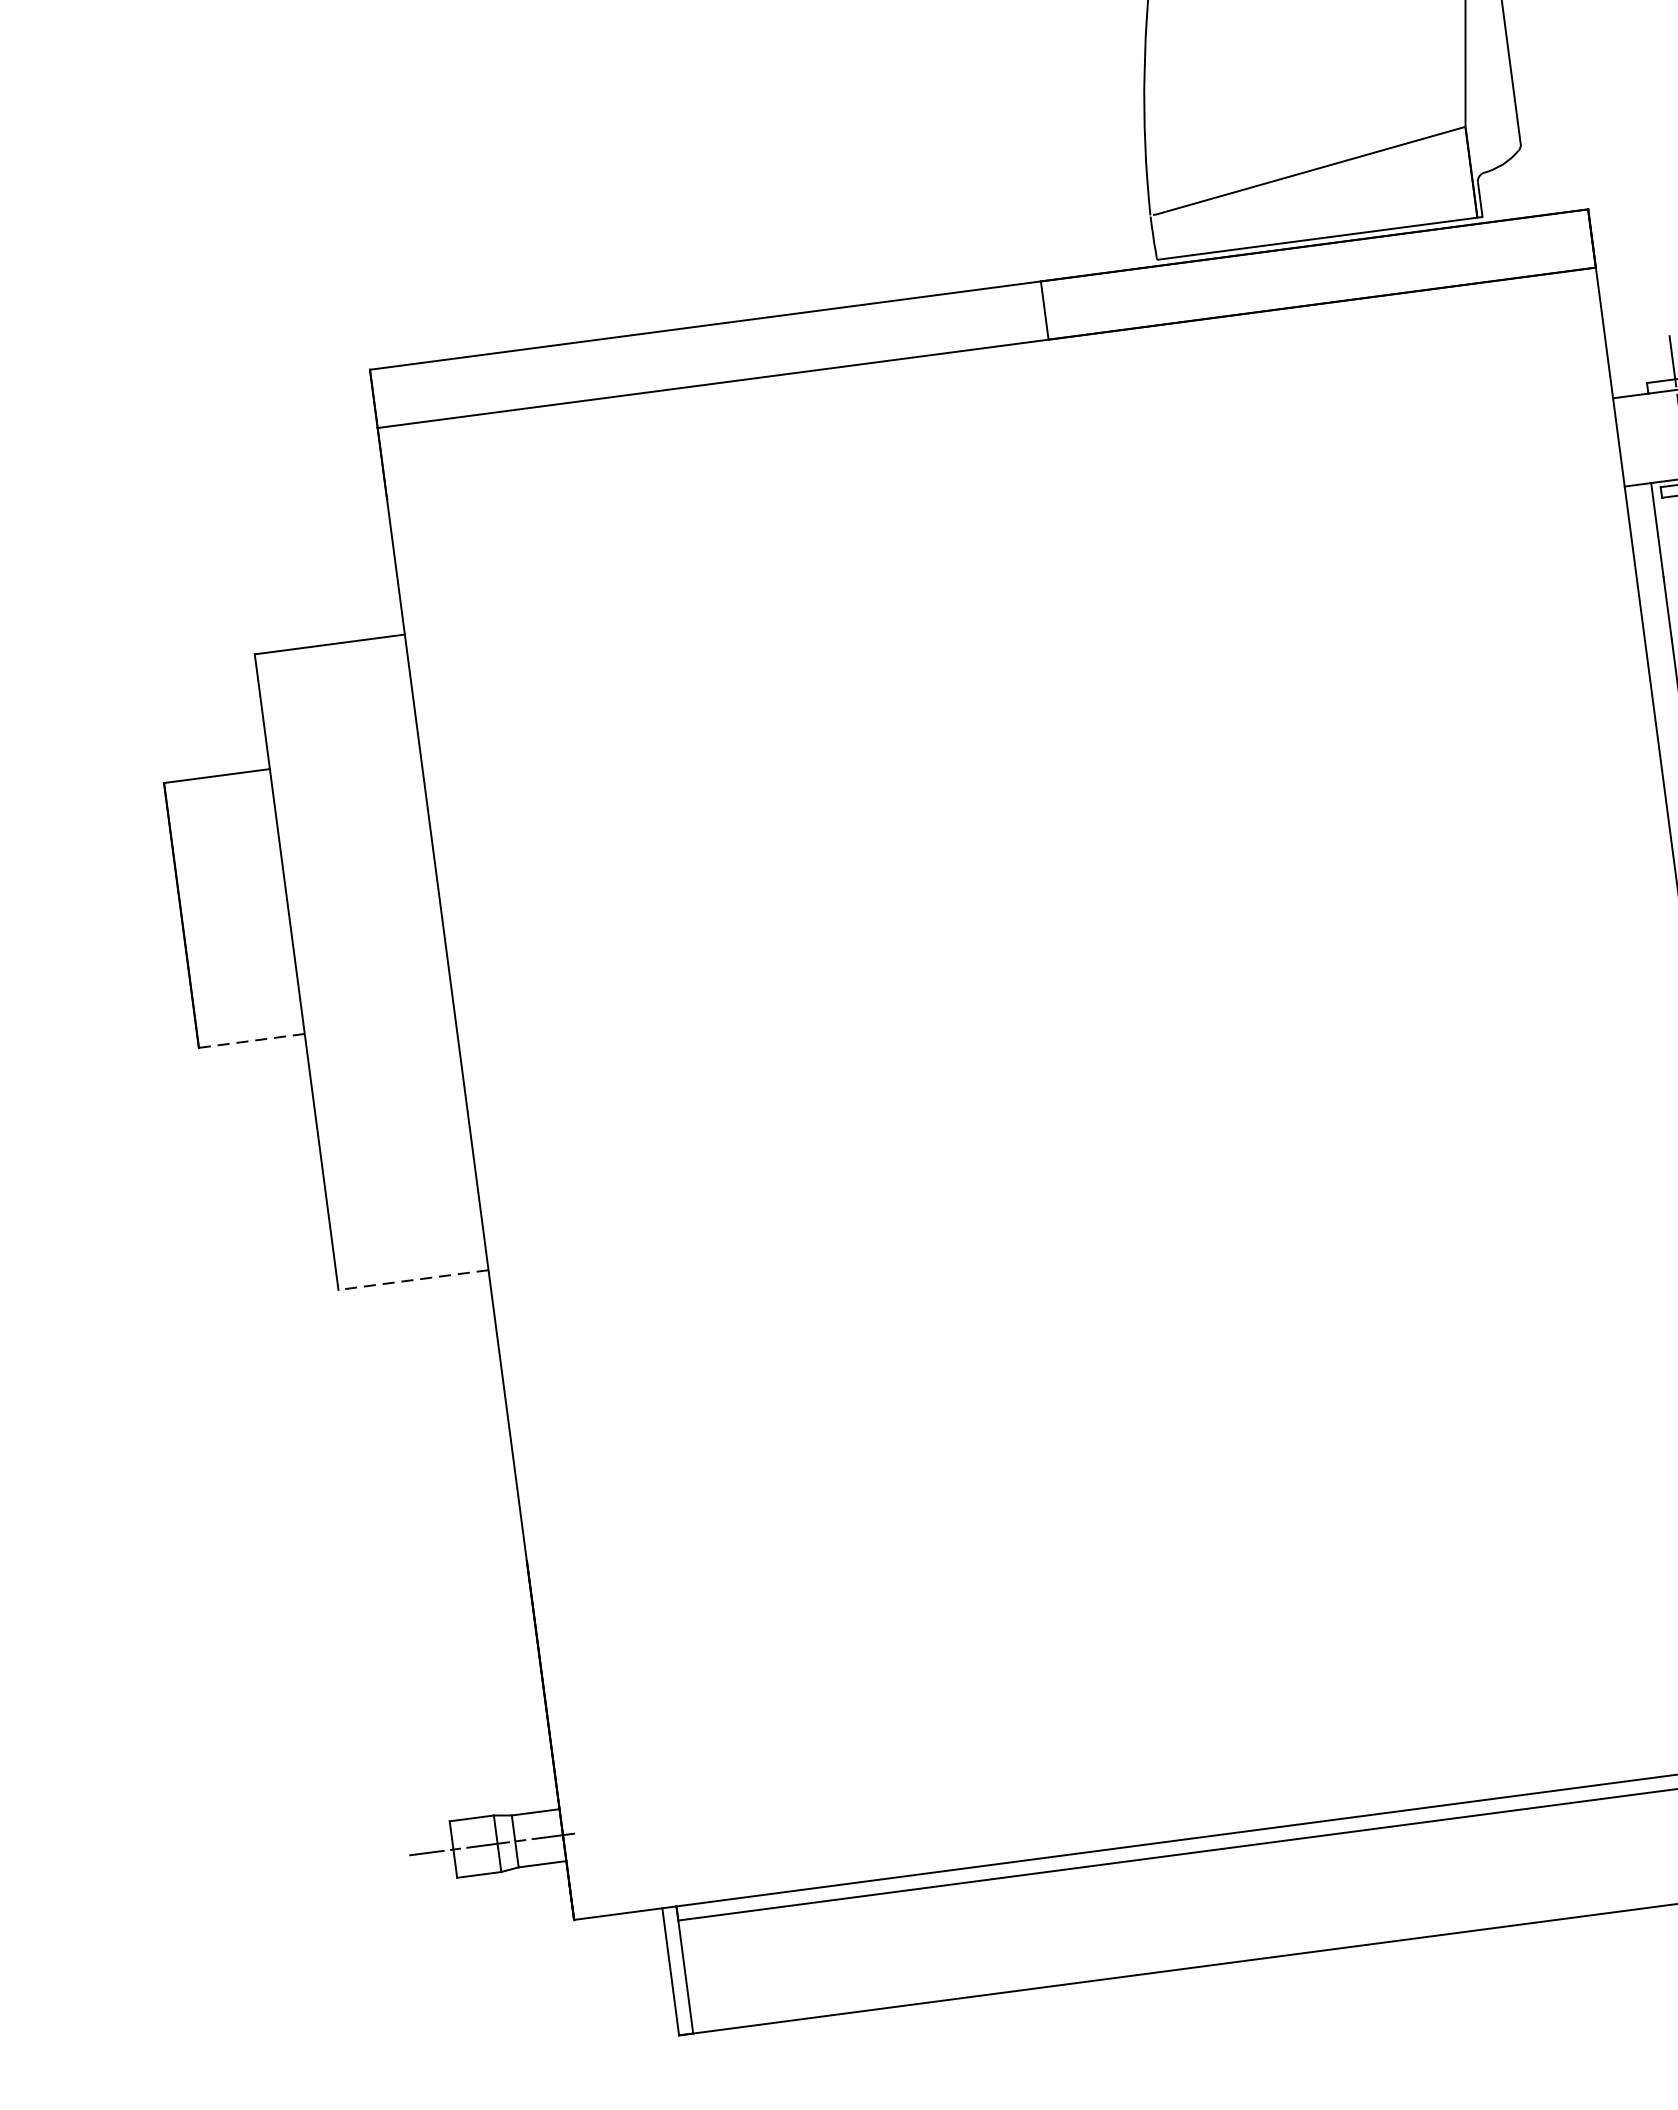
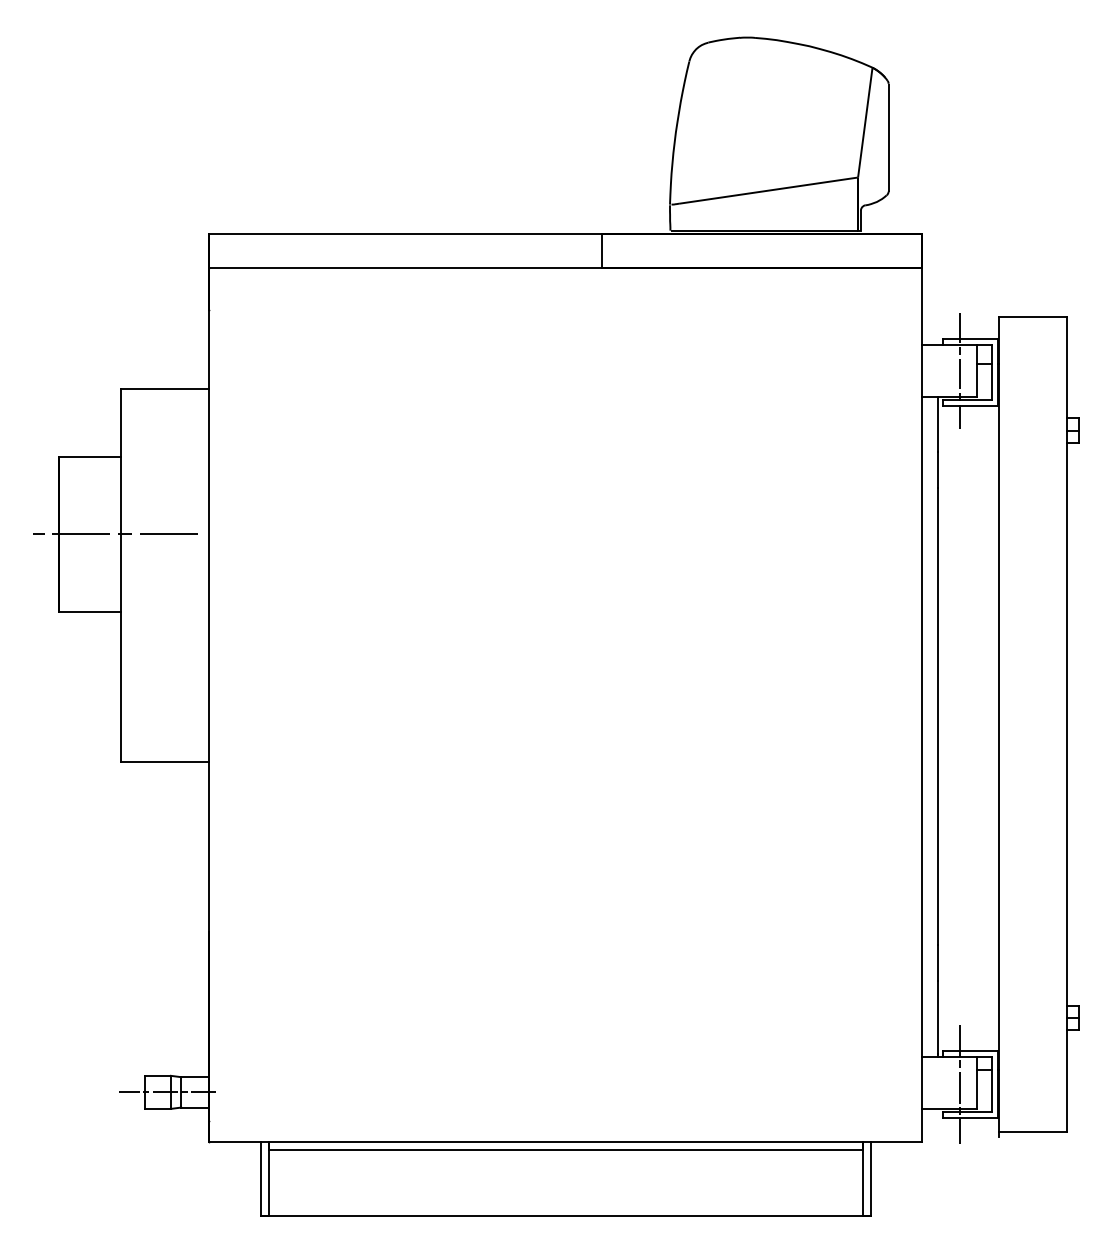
line: (277, 903) -> (115, 534), added
line: (250, 1040) -> (89, 611), dashed -> solid
line: (413, 1279) -> (165, 761), dashed -> solid

